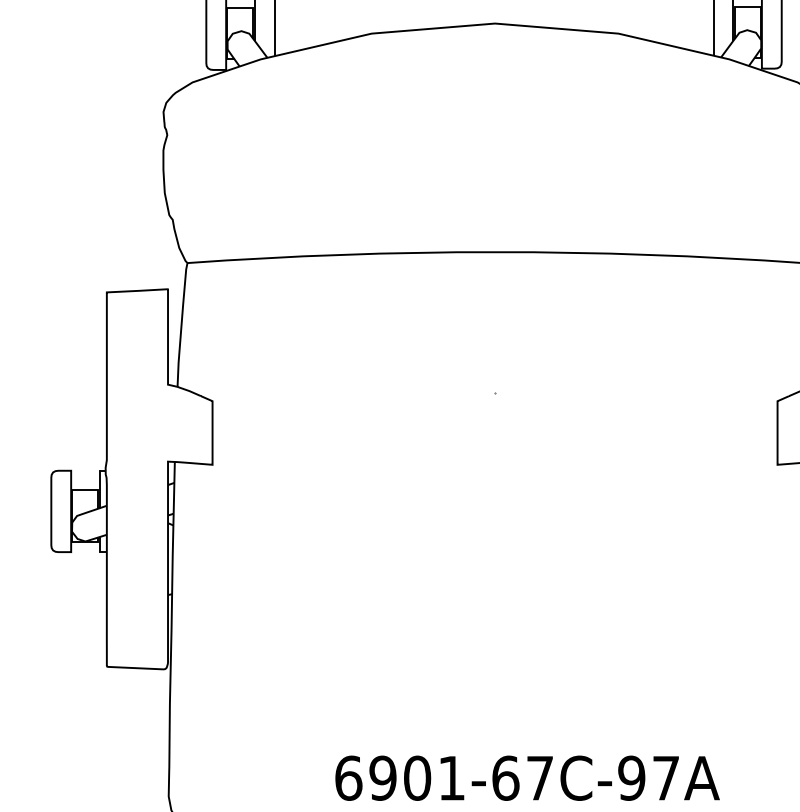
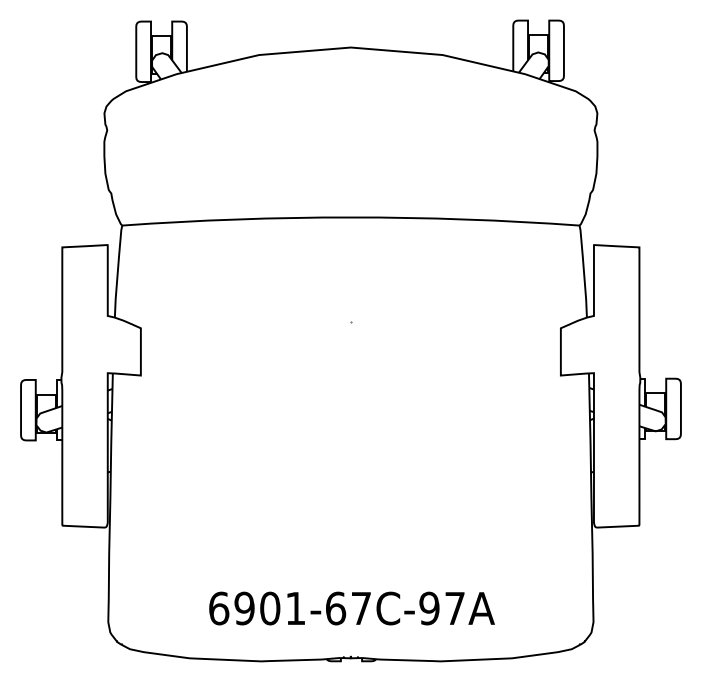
text: (526, 778) -> (351, 608), moved

